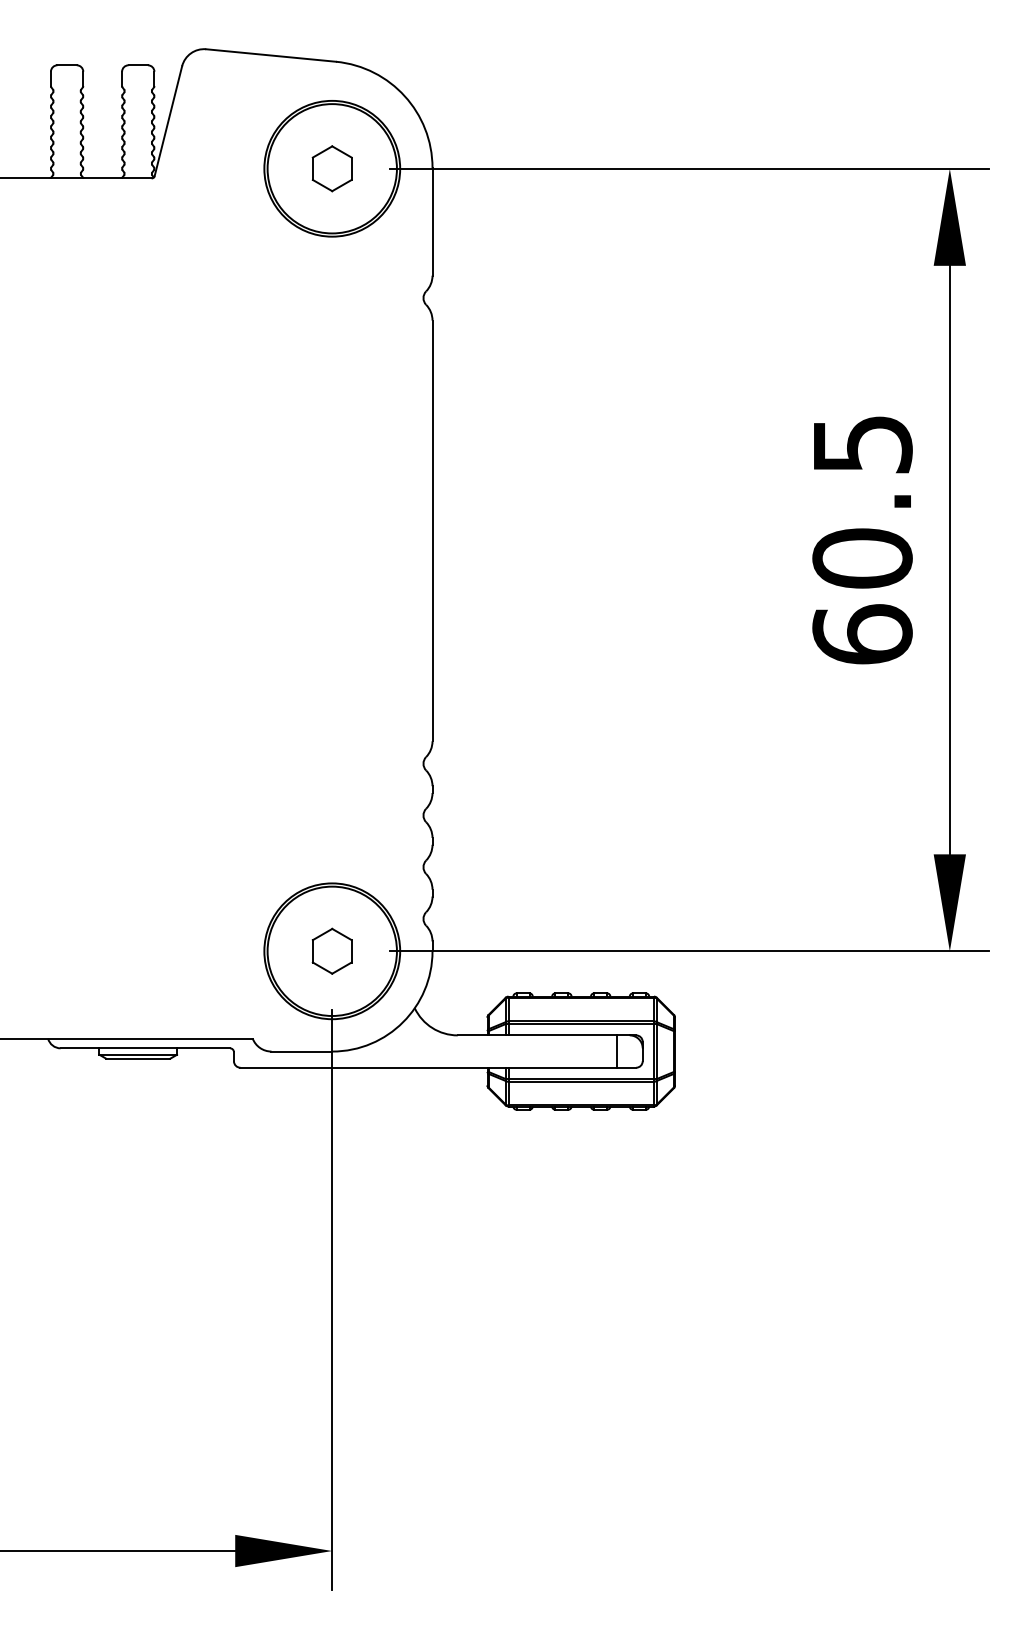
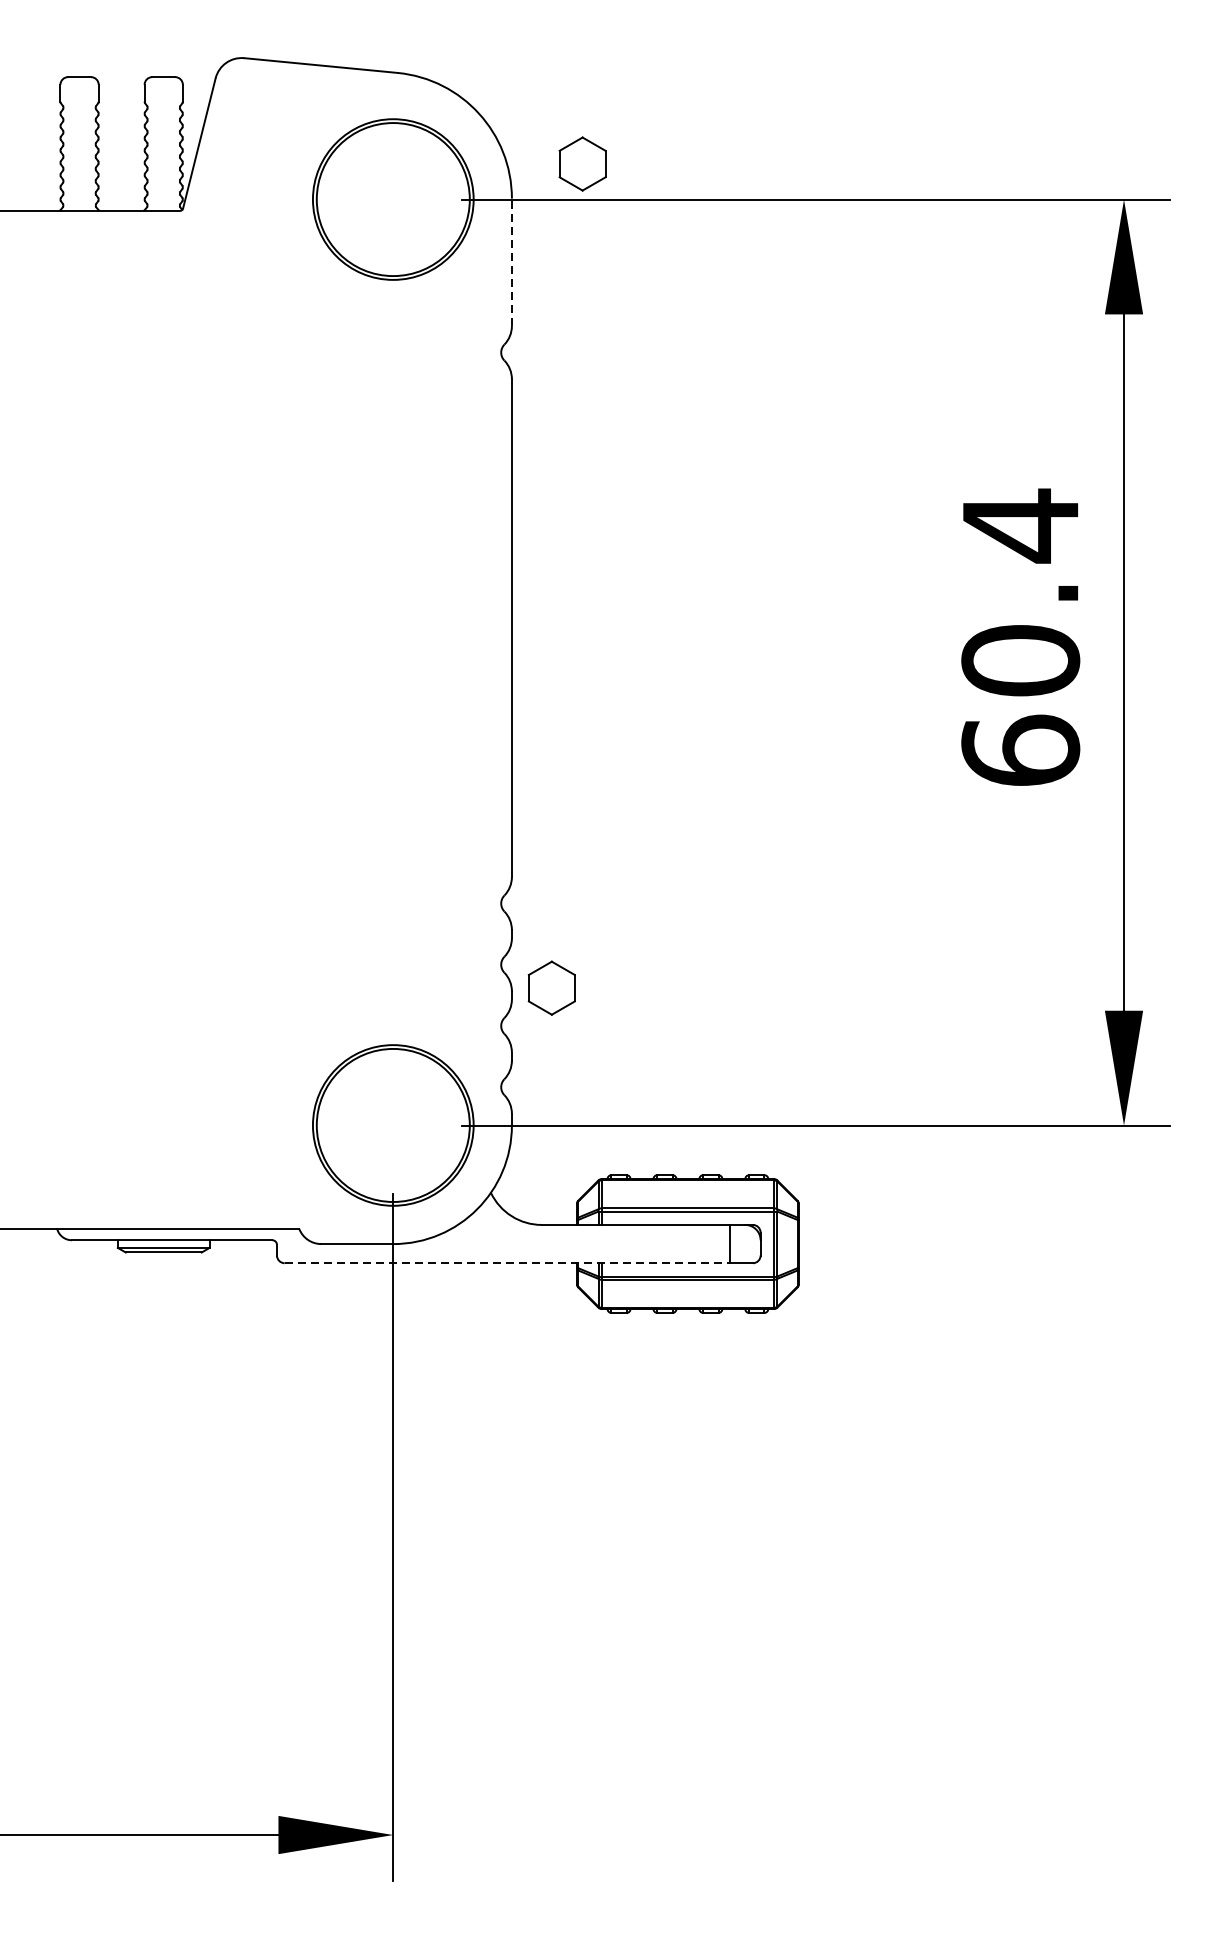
part: (331, 168) -> (581, 163), moved
line: (432, 221) -> (511, 261), solid -> dashed
text: (863, 444) -> (1021, 525), 60.5 -> 60.4
part: (331, 950) -> (550, 987), moved
line: (429, 1067) -> (508, 1262), solid -> dashed

